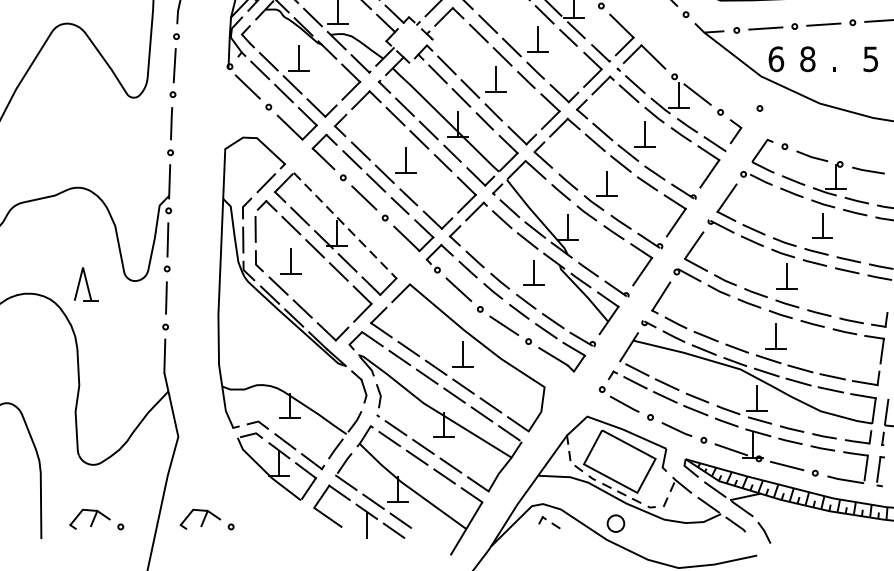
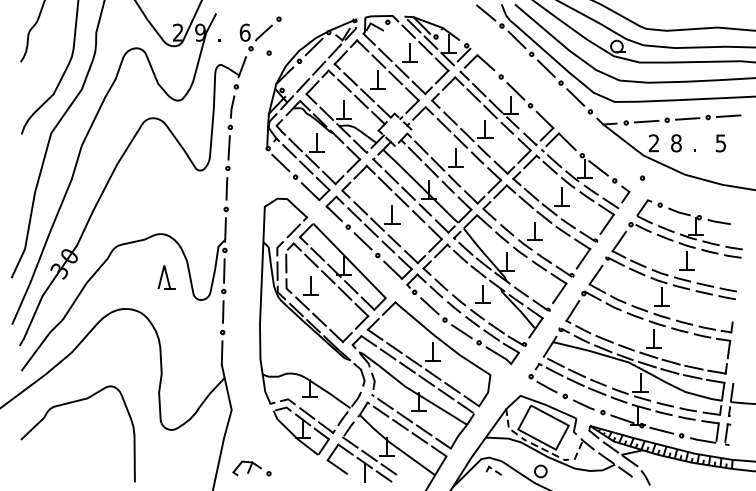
text: (775, 59) -> (653, 143), 6 -> 2
line: (345, 225) -> (349, 260), dashed -> solid
part: (86, 284) -> (166, 277), moved
part: (95, 519) -> (173, 468), removed

